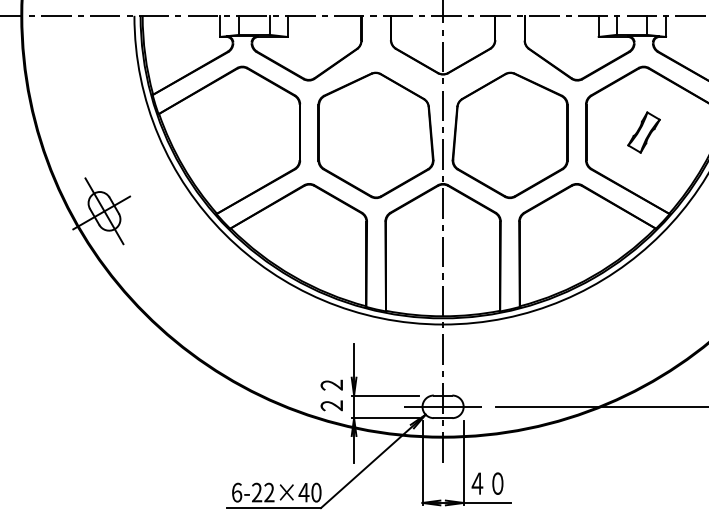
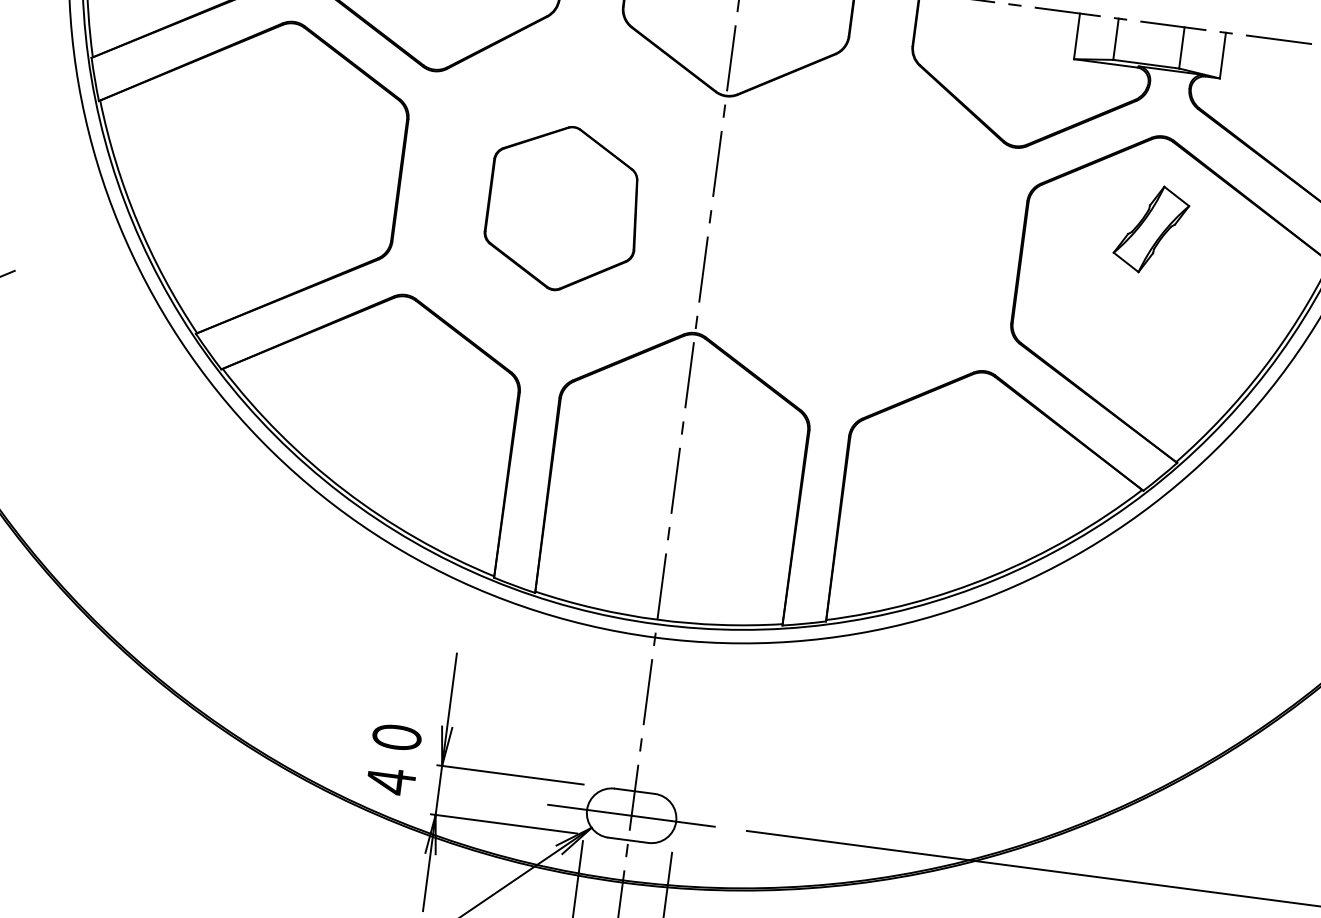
part: (643, 132) -> (1150, 229), moved
part: (375, 134) -> (562, 206), size x0.6
part: (509, 134) -> (853, 245), removed
text: (331, 395) -> (393, 759), ２２ -> ４０

